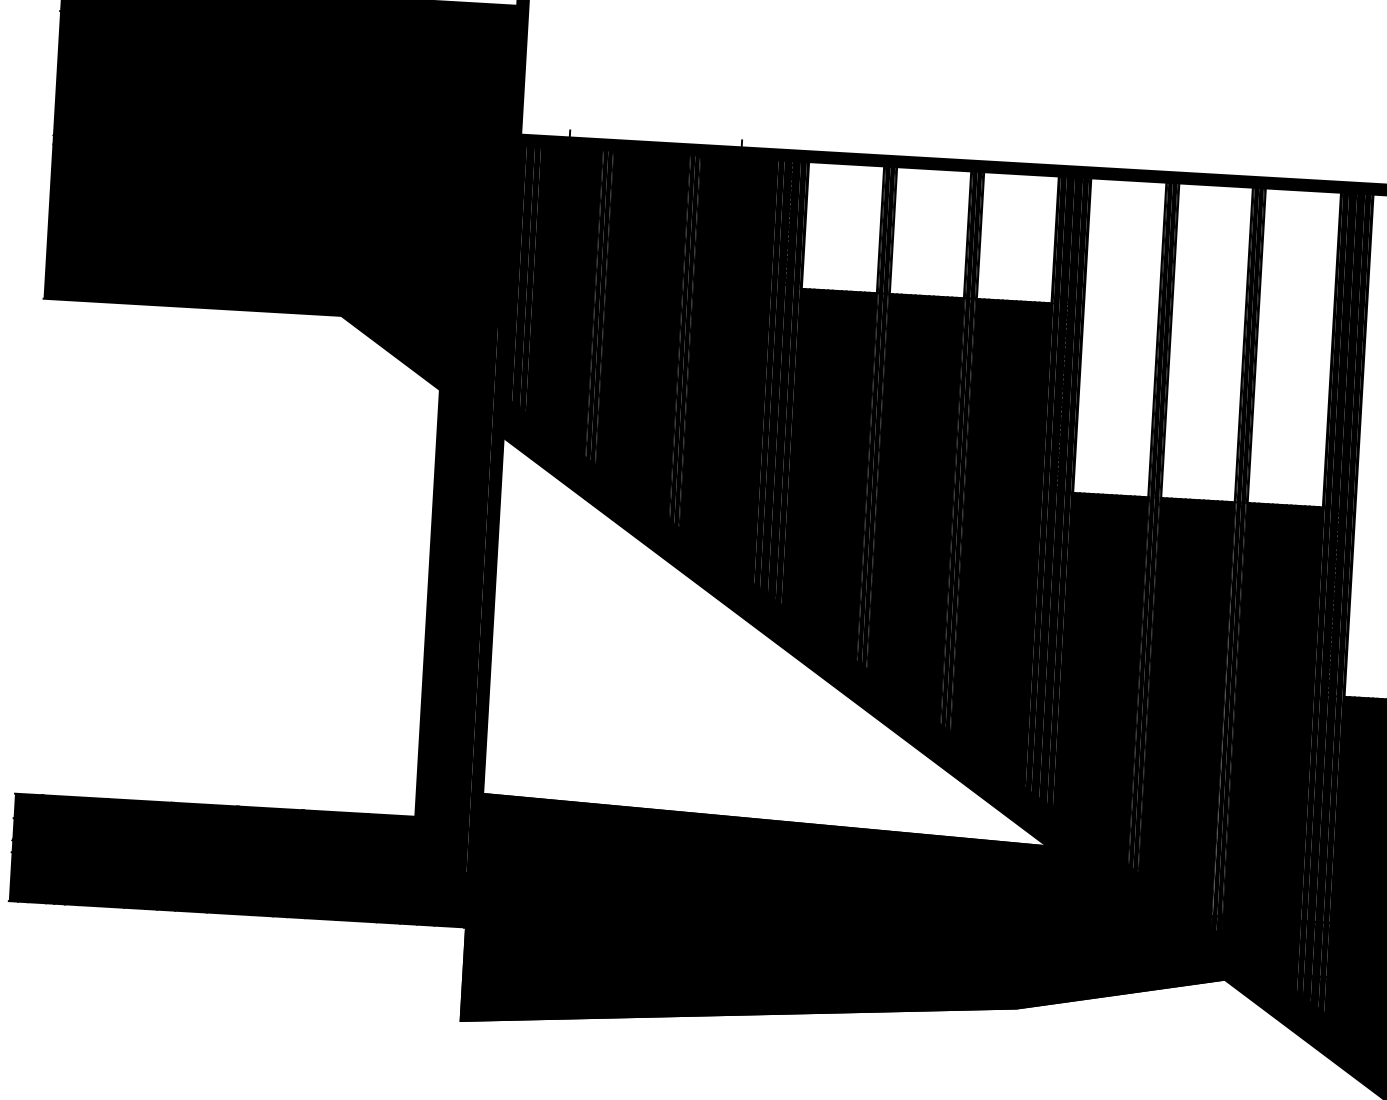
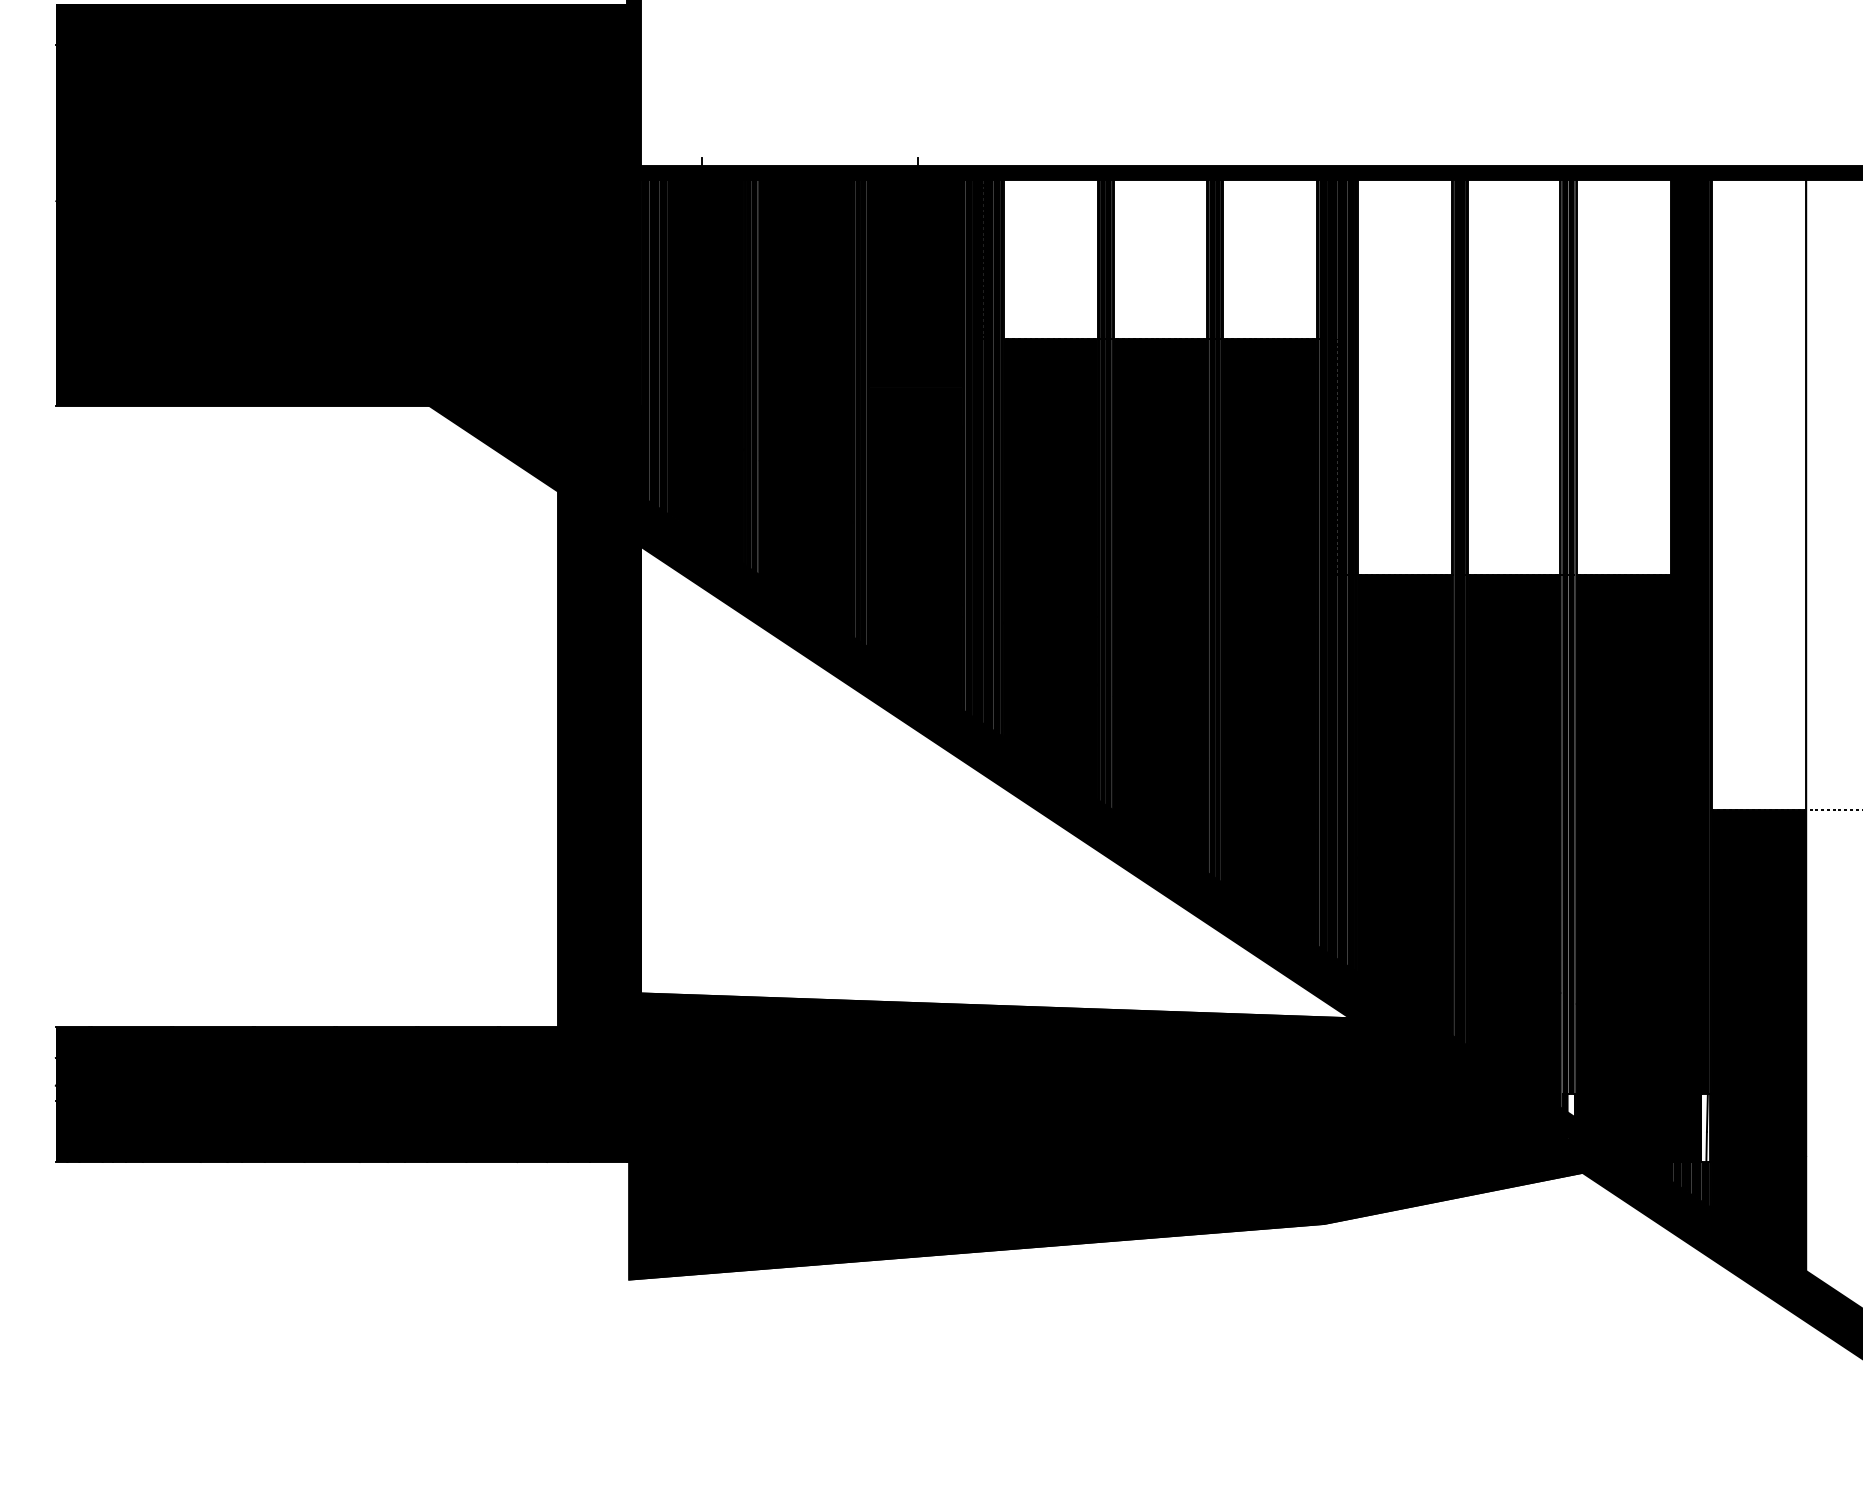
fill: (1219, 924) -> (1571, 1104), removed
fill: (1324, 949) -> (1705, 1127), removed

